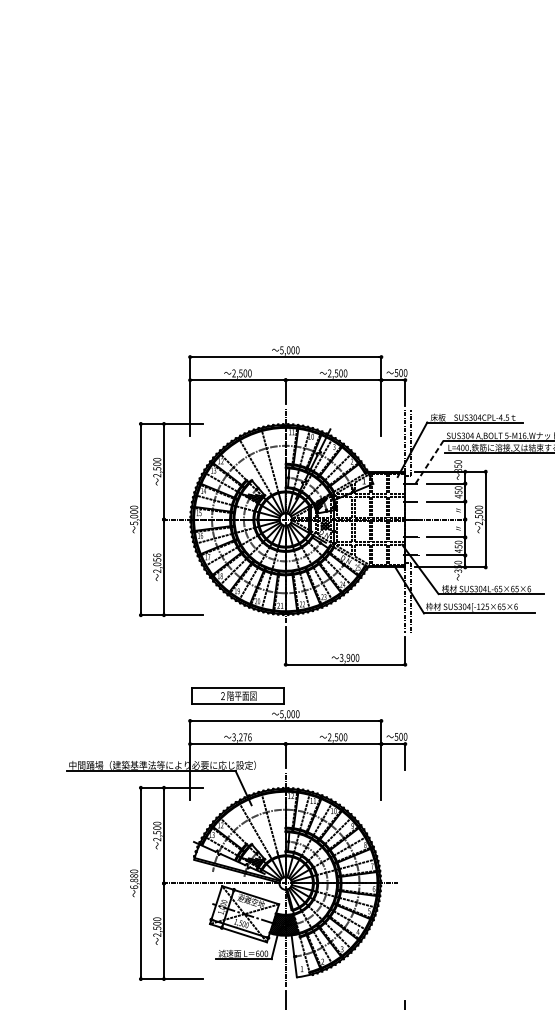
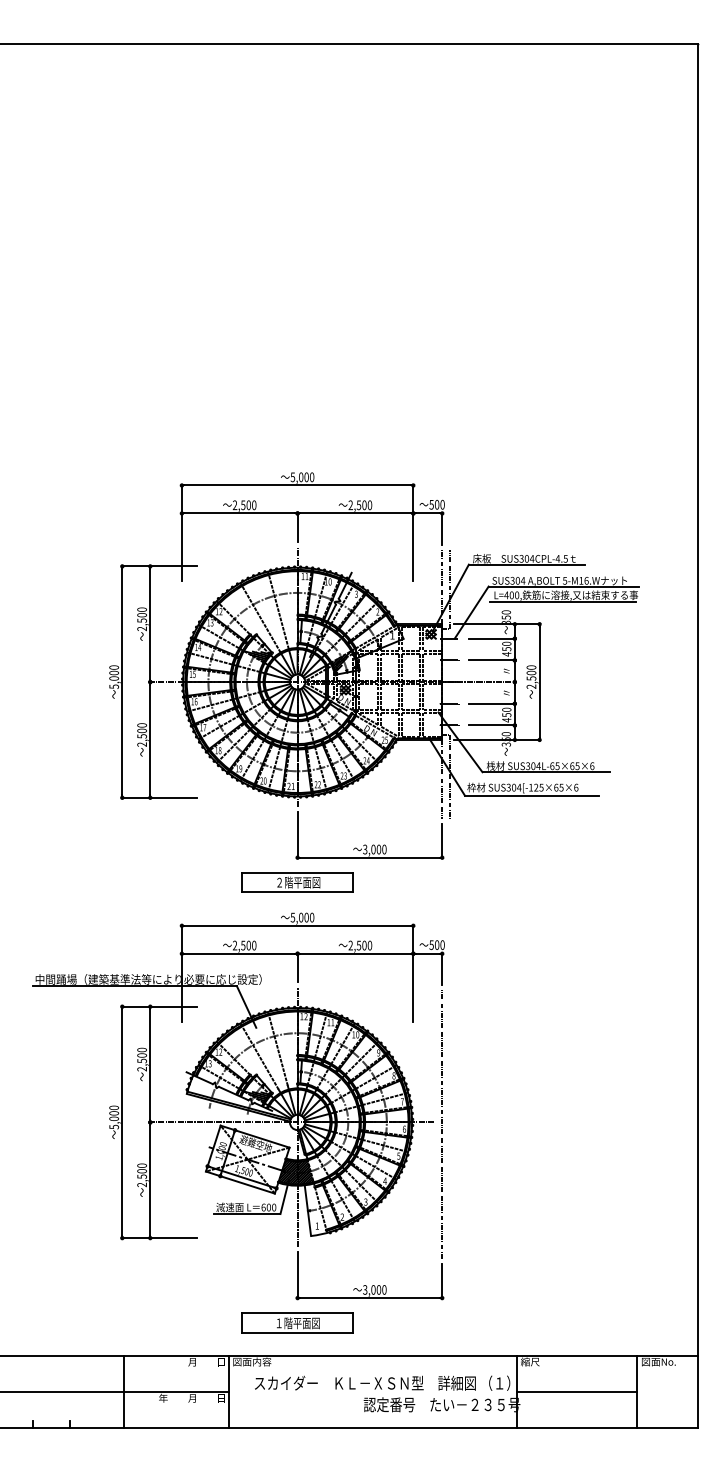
line: (429, 462) -> (471, 612), dashed -> solid
hatch: (395, 480) -> (430, 634), added
text: (156, 559) -> (141, 730), 2,056 -> 2,500
text: (348, 657) -> (373, 849), 3,900 -> 3,000
part: (237, 695) -> (297, 882), moved
text: (241, 737) -> (244, 945), 3,276 -> 2,500
text: (133, 881) -> (113, 1120), 6,880 -> 5,000
line: (405, 885) -> (442, 1124), added

